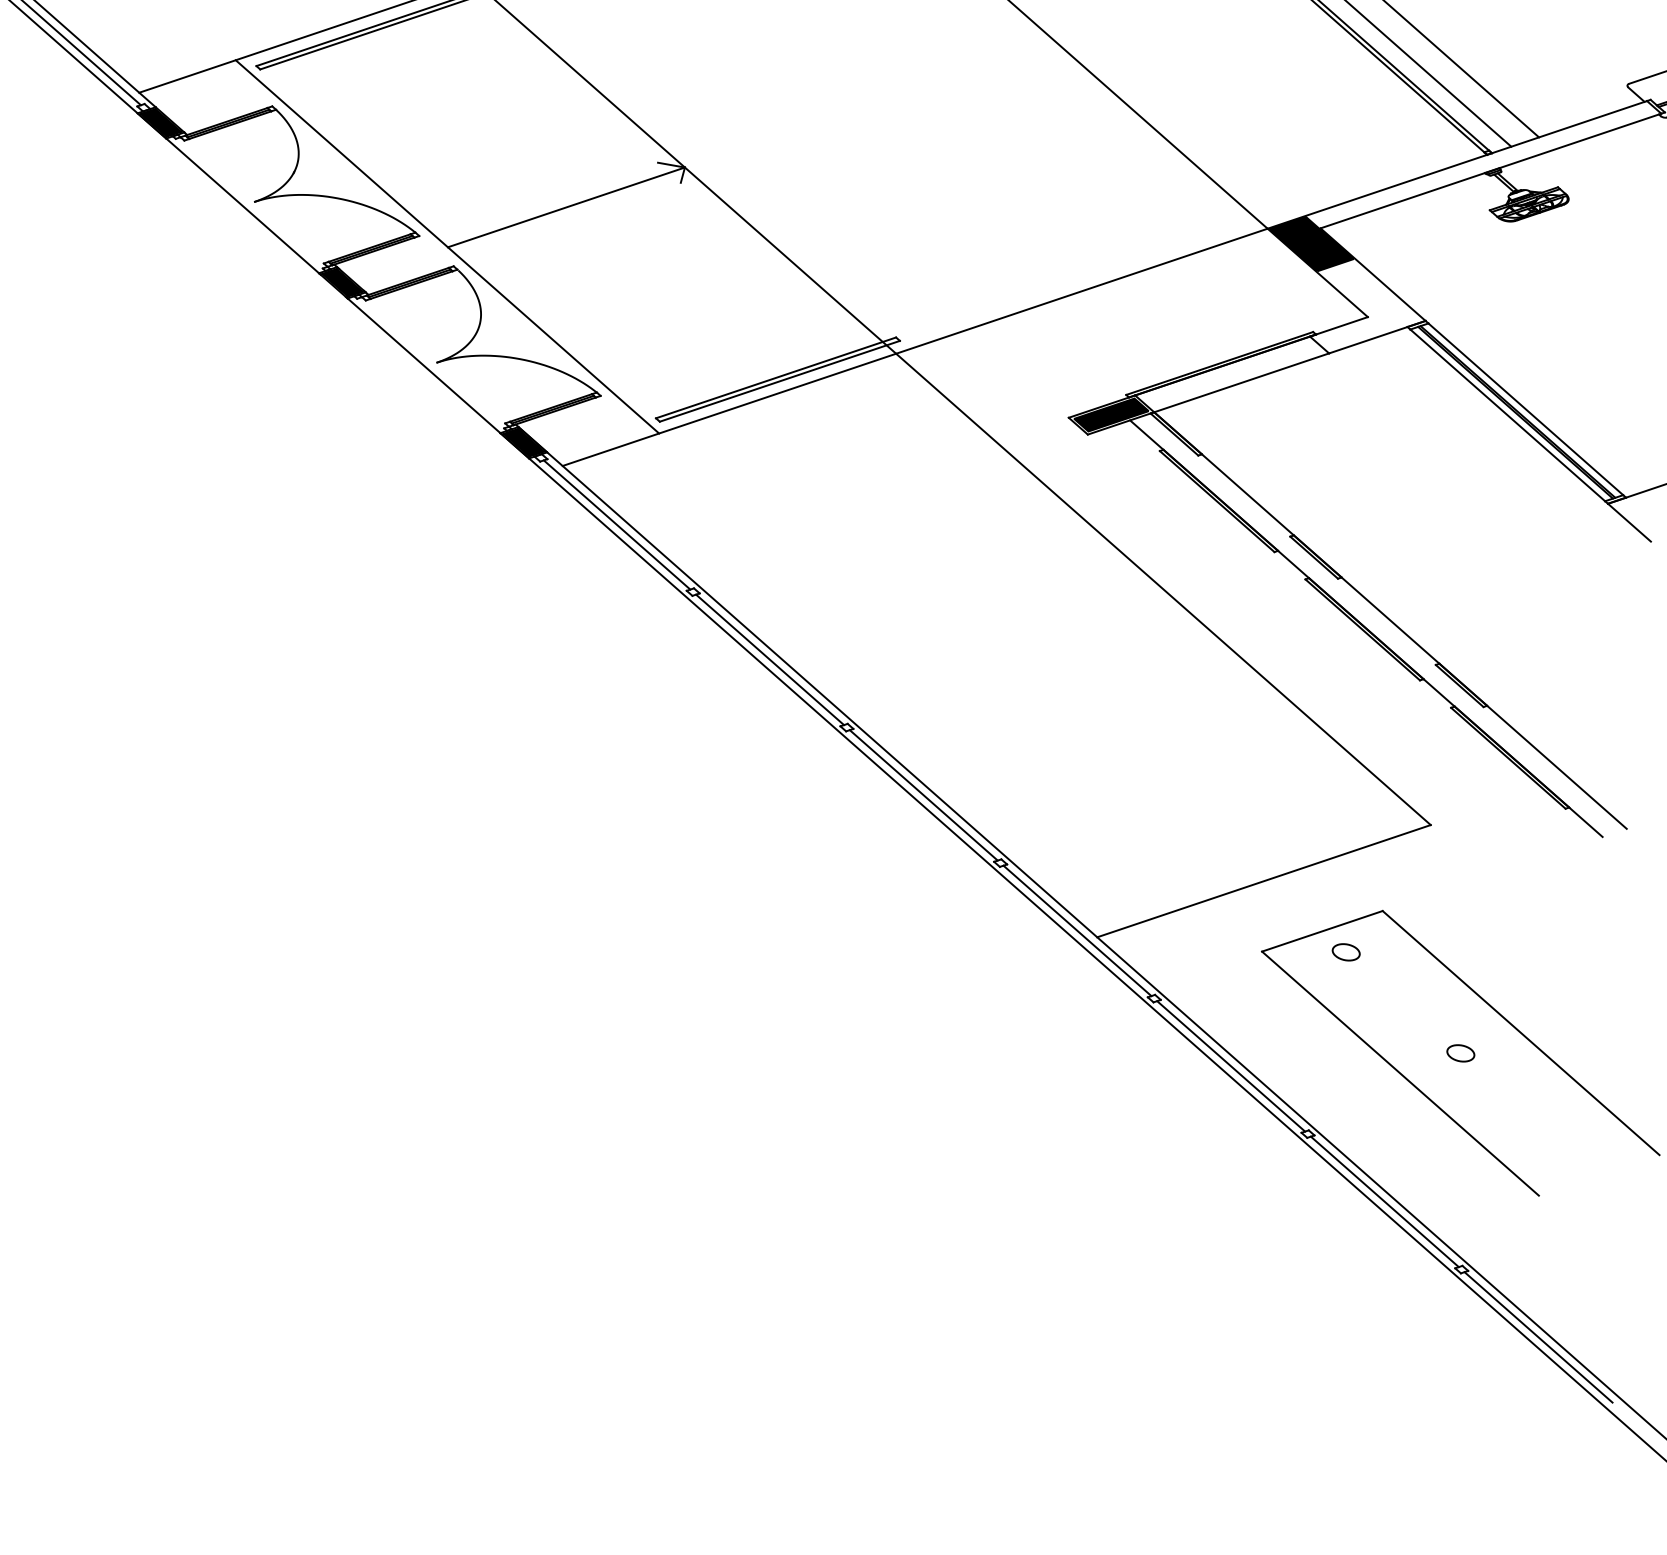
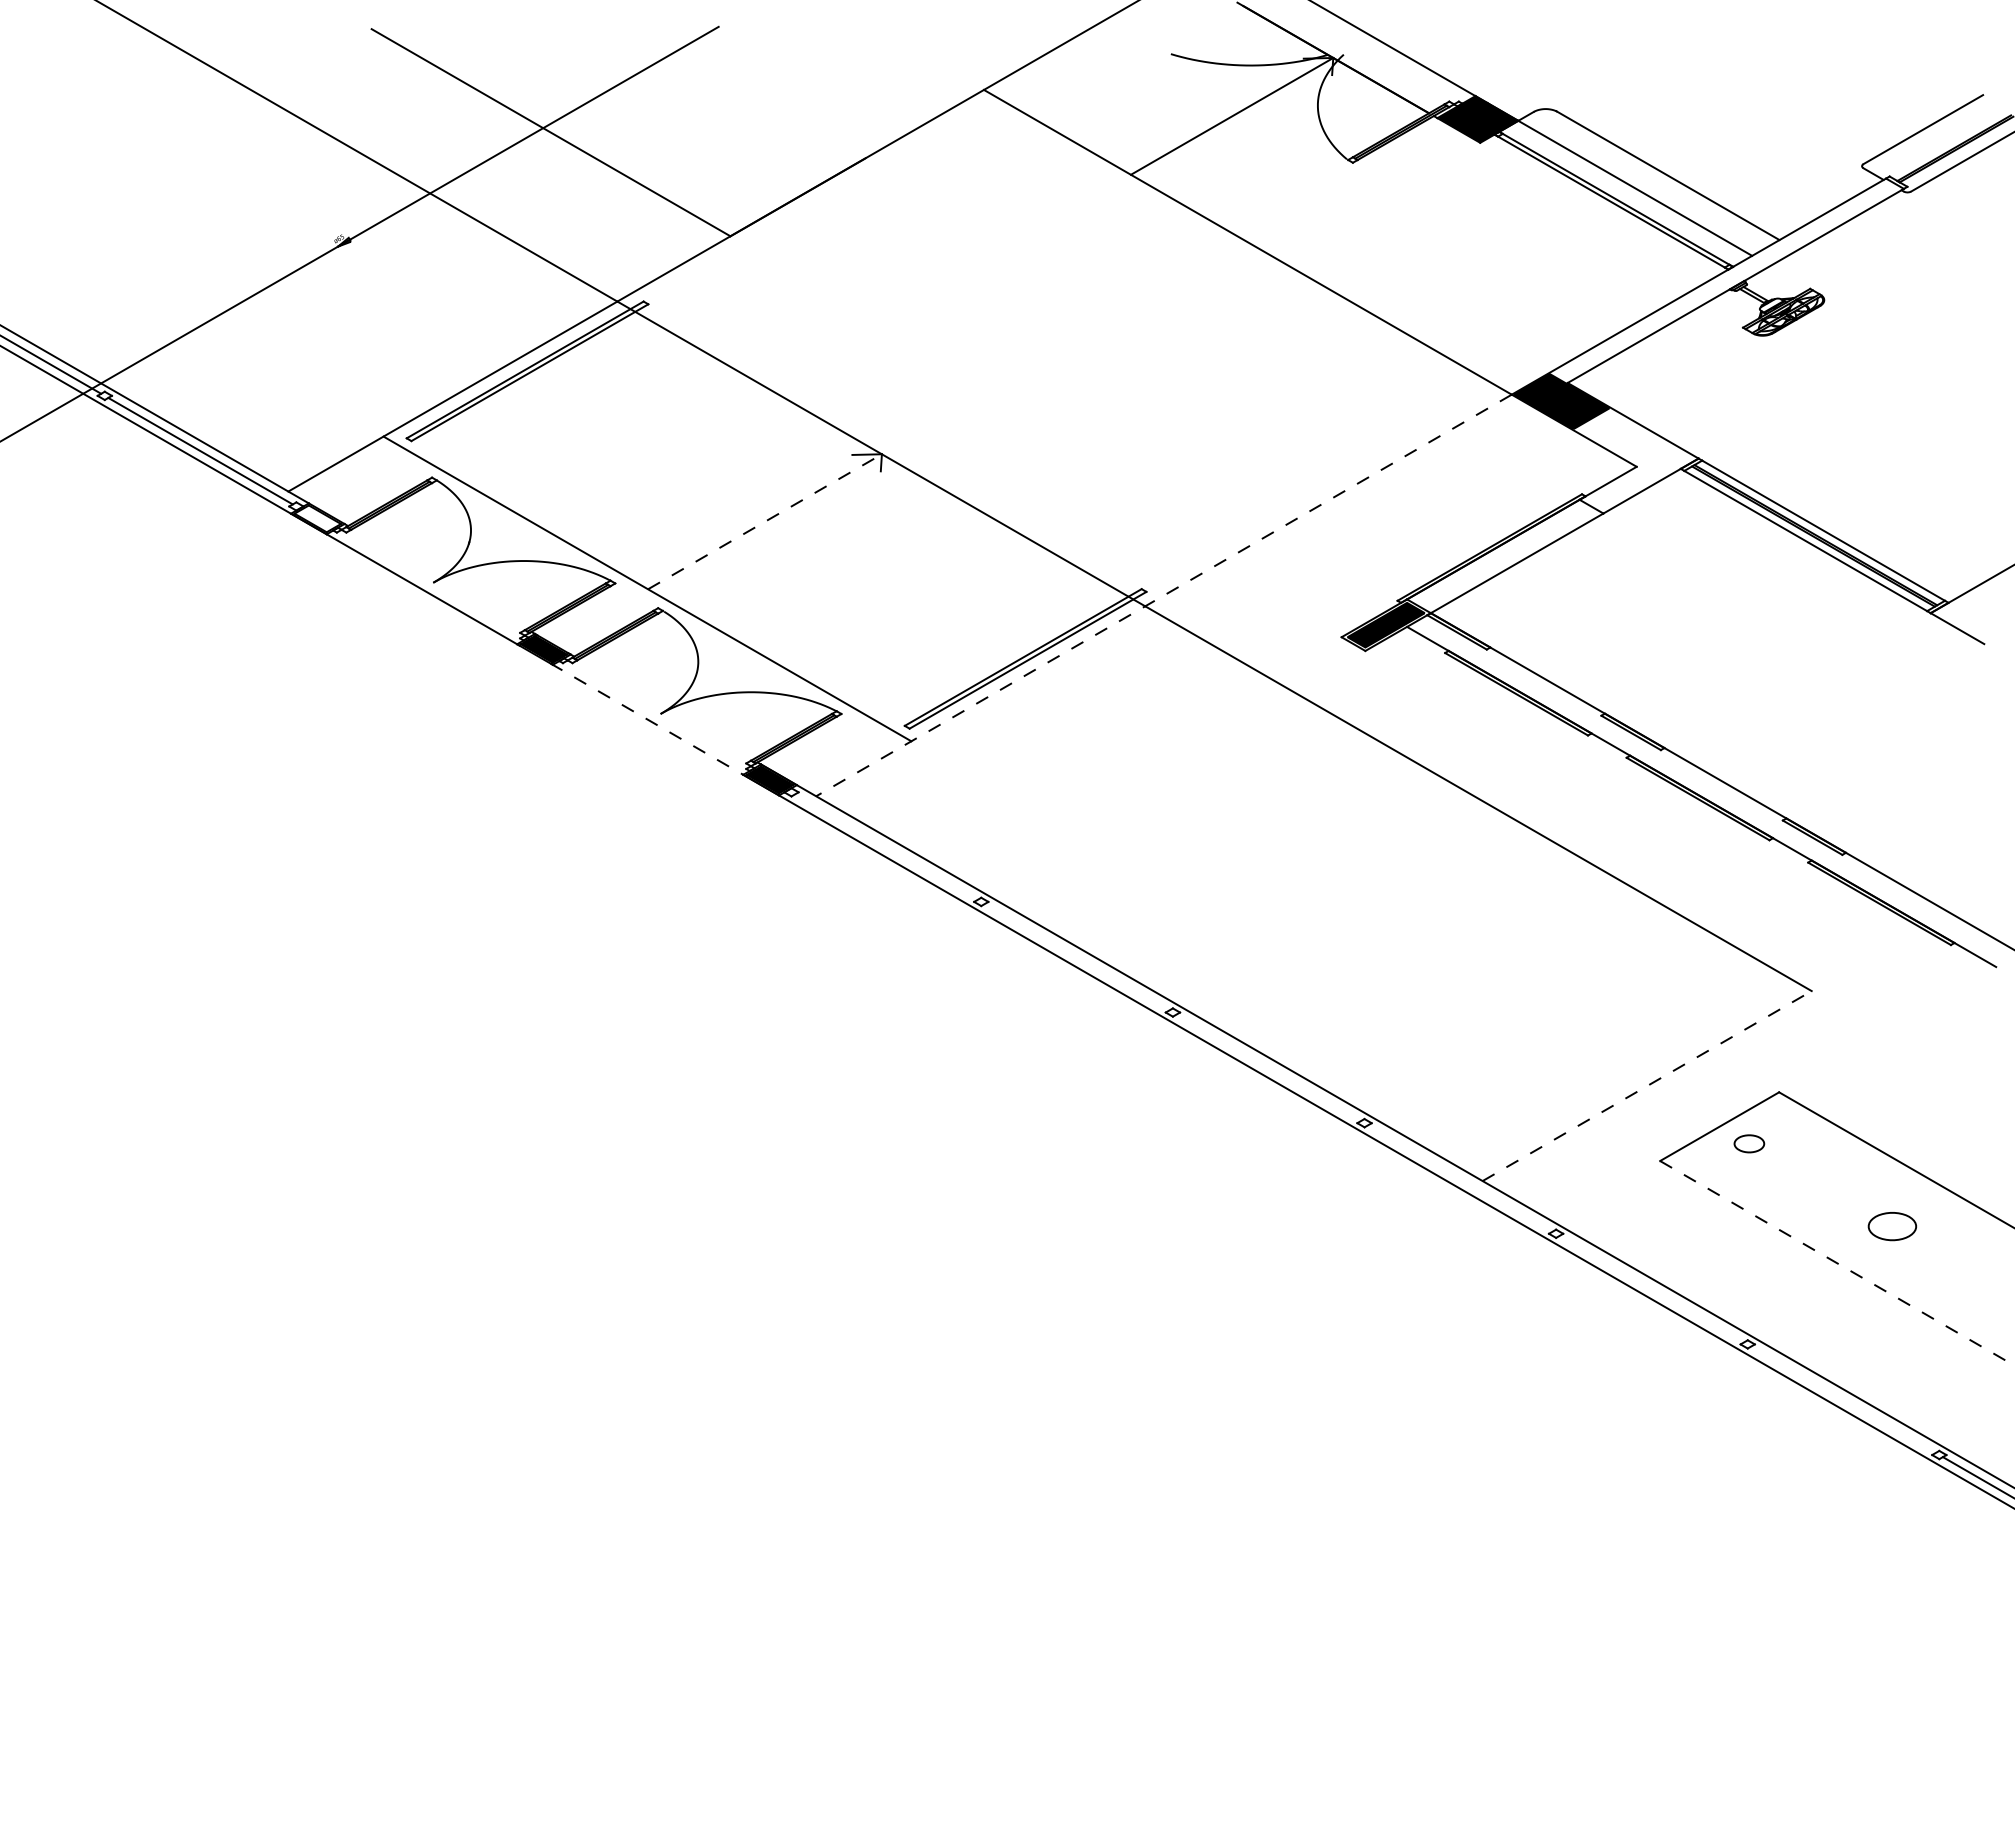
fill: (160, 122) -> (317, 518), removed
line: (566, 207) -> (765, 521), solid -> dashed
line: (914, 347) -> (1163, 595), solid -> dashed
line: (423, 365) -> (647, 719), solid -> dashed
line: (617, 524) -> (886, 846), removed
line: (769, 659) -> (1076, 956), removed
line: (923, 795) -> (1268, 1067), removed
line: (1264, 881) -> (1647, 1086), solid -> dashed
line: (1077, 930) -> (1460, 1178), removed
part: (1460, 1052) -> (1891, 1225), size x1.6
line: (1230, 1065) -> (1651, 1288), removed
line: (1400, 1073) -> (1832, 1260), solid -> dashed
line: (1384, 1201) -> (1843, 1399), removed

